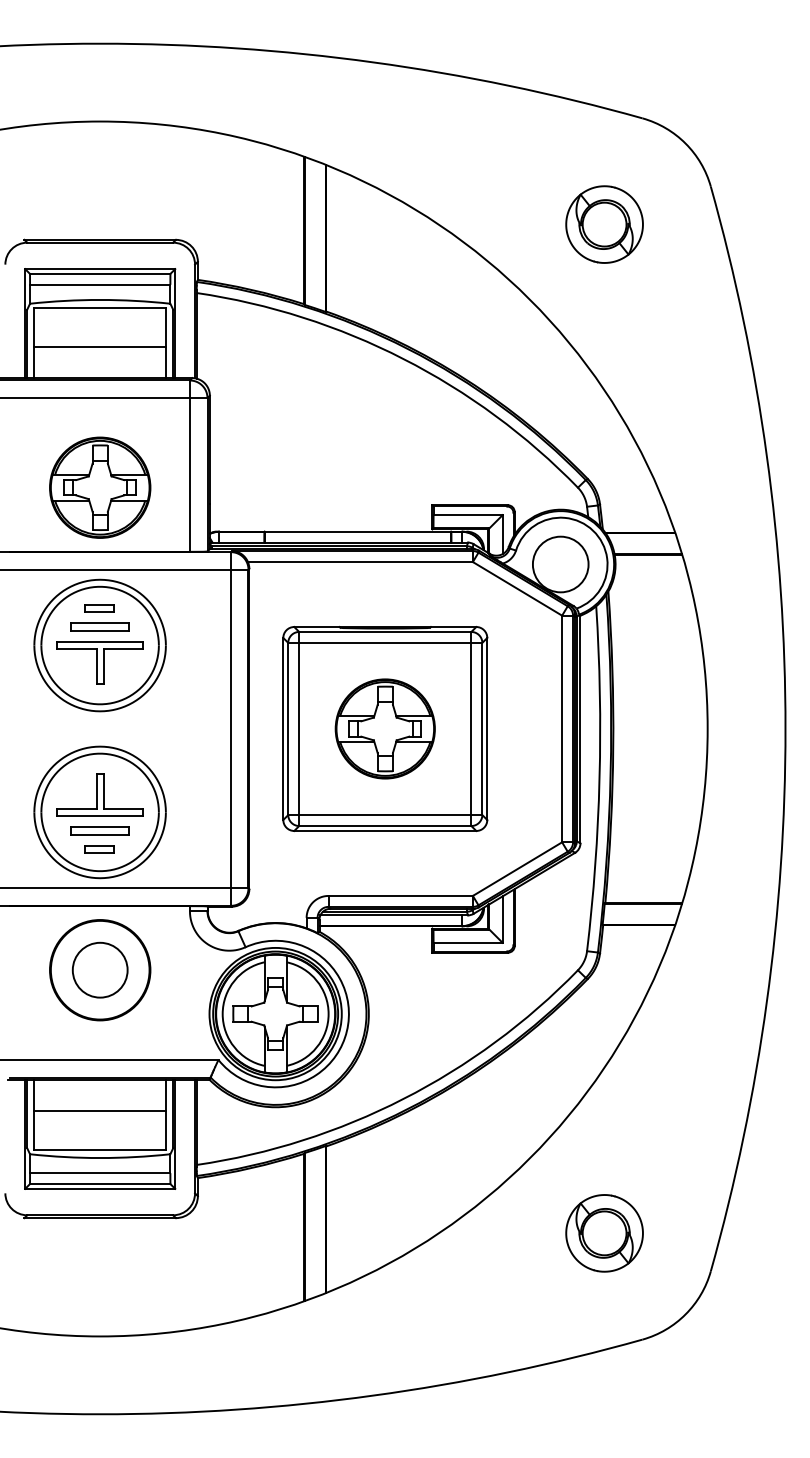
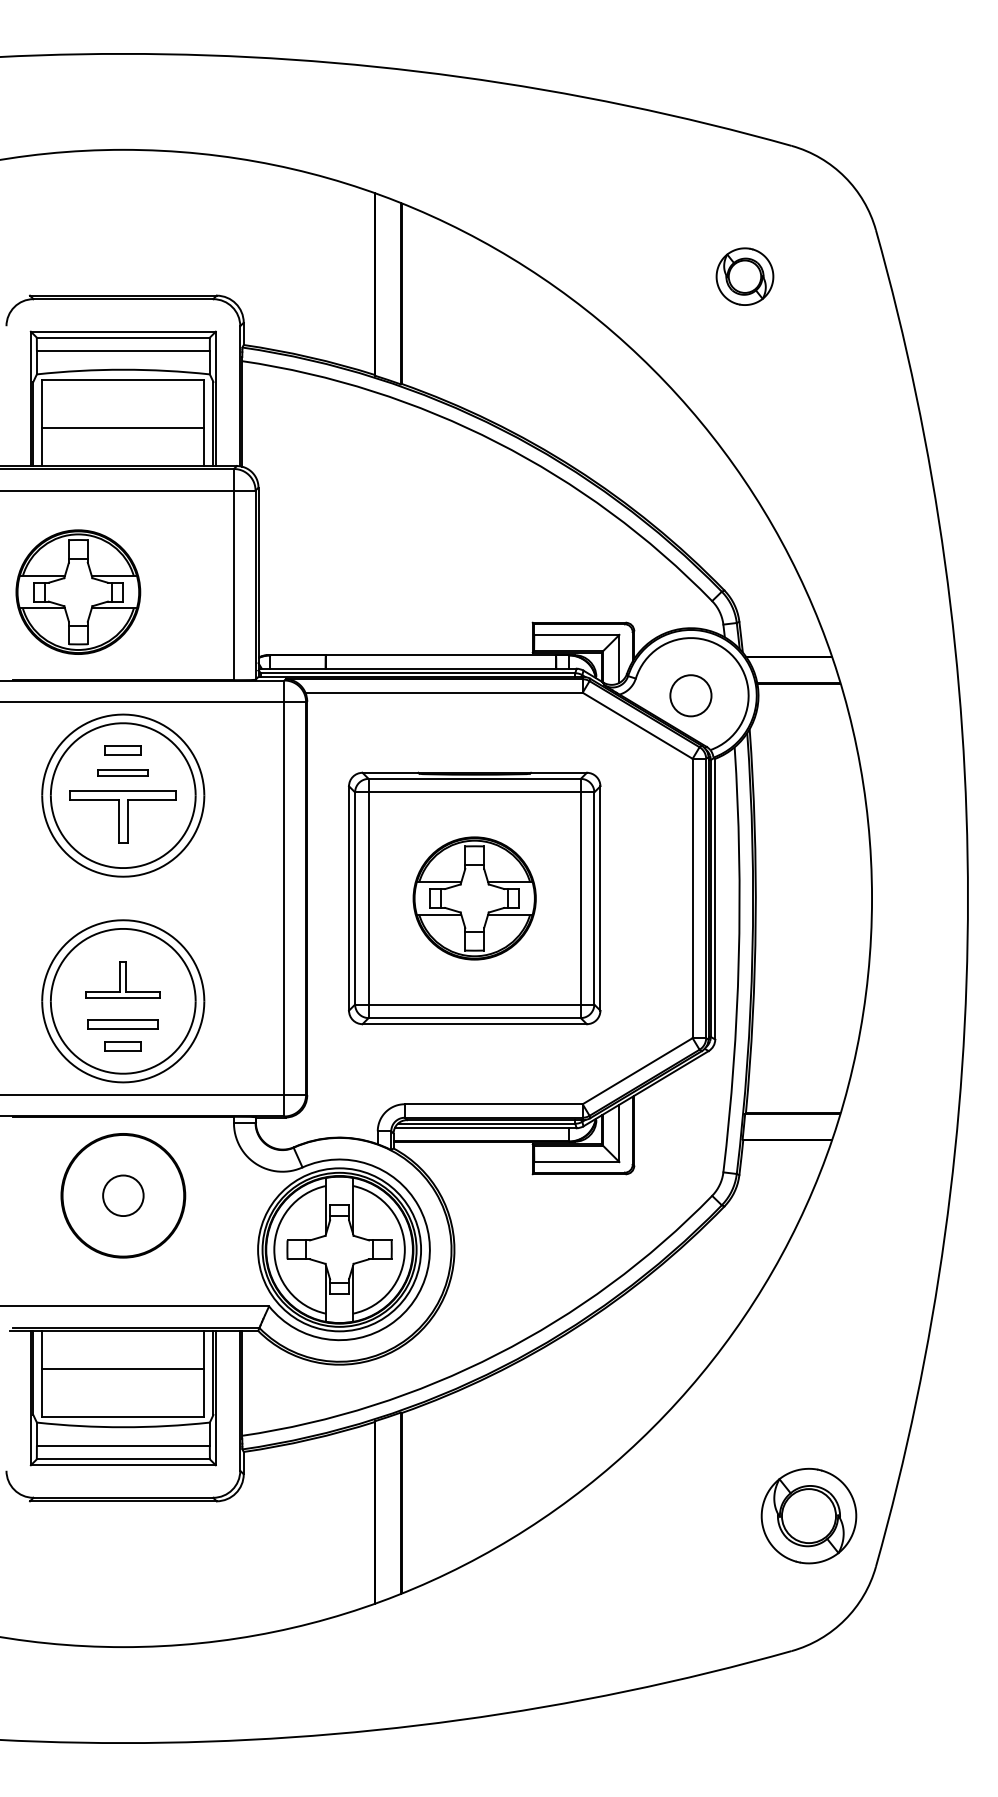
part: (604, 224) -> (744, 276), size x0.6
part: (100, 487) -> (78, 591), moved
circle: (560, 564) -> (690, 695), size x0.6
part: (99, 626) -> (122, 772), size x0.7
part: (99, 794) -> (122, 979), size x0.7
circle: (100, 969) -> (123, 1195), size x0.6
part: (604, 1232) -> (808, 1515), moved

